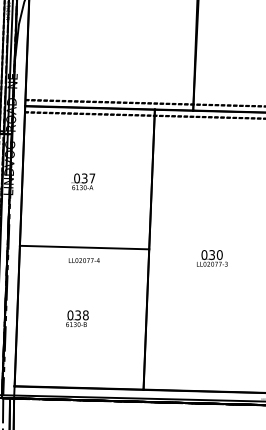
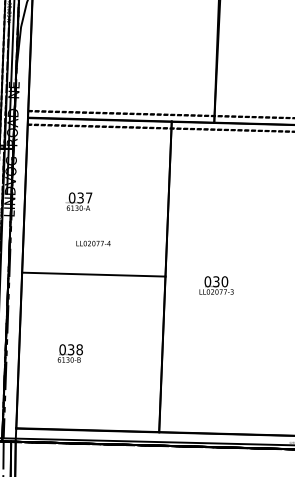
text: (83, 181) -> (79, 201), moved
text: (212, 258) -> (216, 285), moved
text: (83, 260) -> (92, 243), moved
text: (77, 318) -> (70, 353), moved

